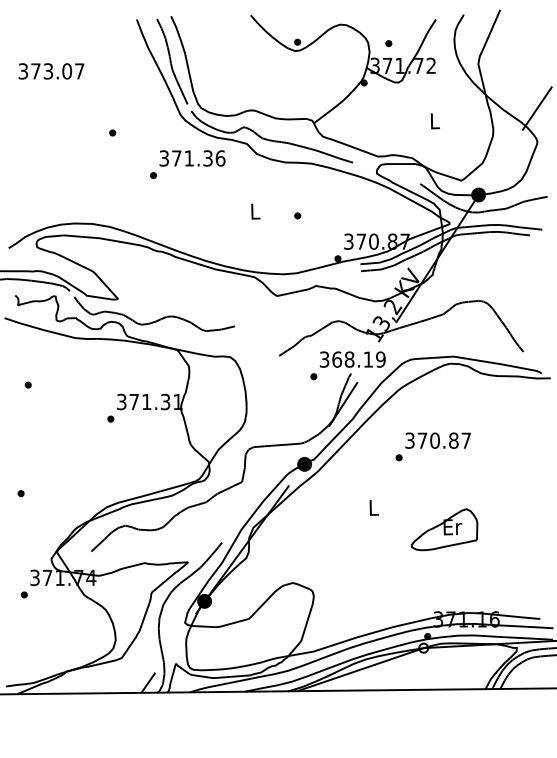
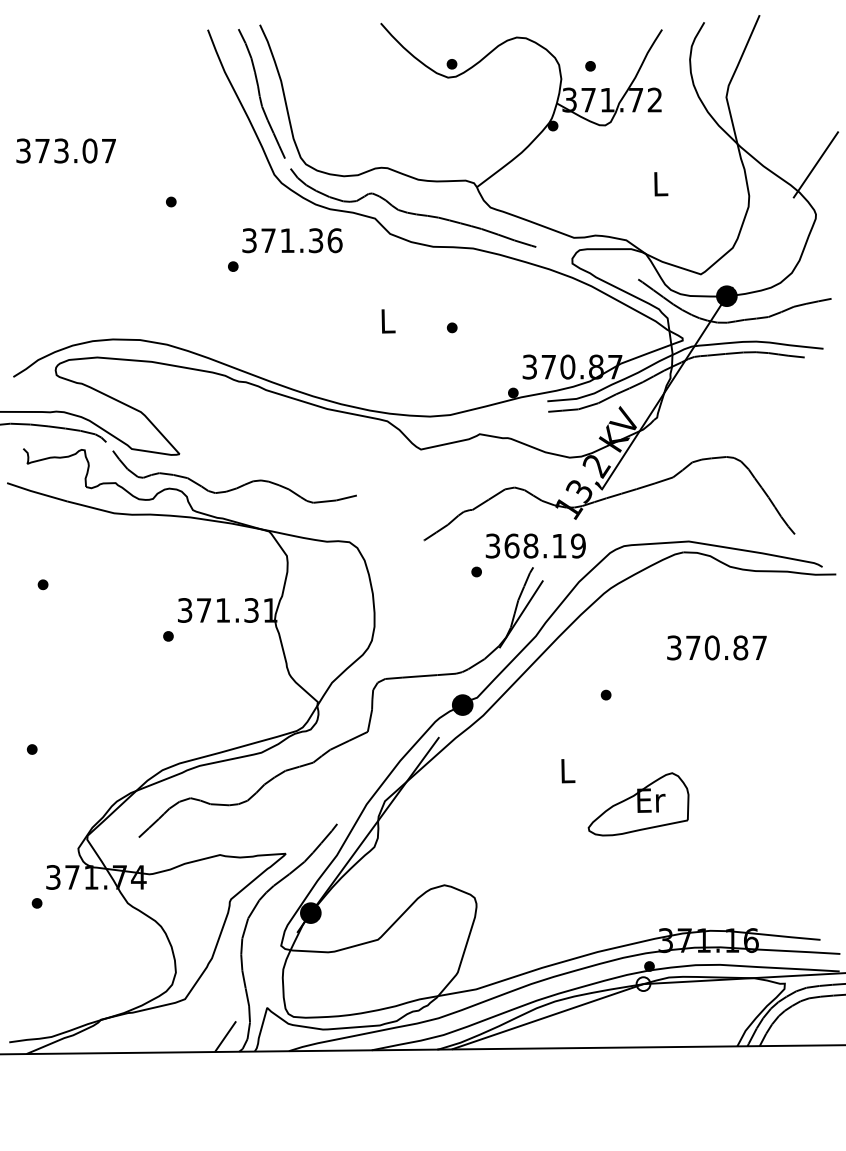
text: (51, 71) -> (66, 151), moved
text: (437, 440) -> (716, 647), moved
part: (444, 529) -> (638, 803), moved

